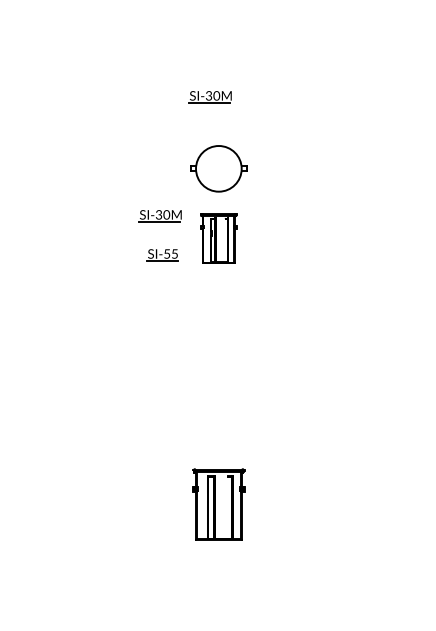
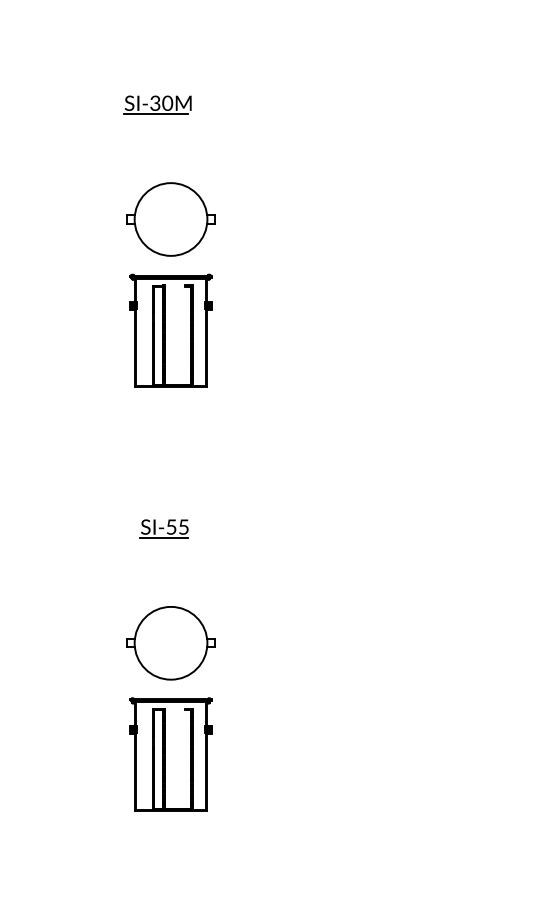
part: (159, 216) -> (76, 295), removed
part: (218, 238) -> (170, 330), size x1.43
part: (162, 255) -> (164, 529), moved
part: (218, 434) -> (170, 642), added

